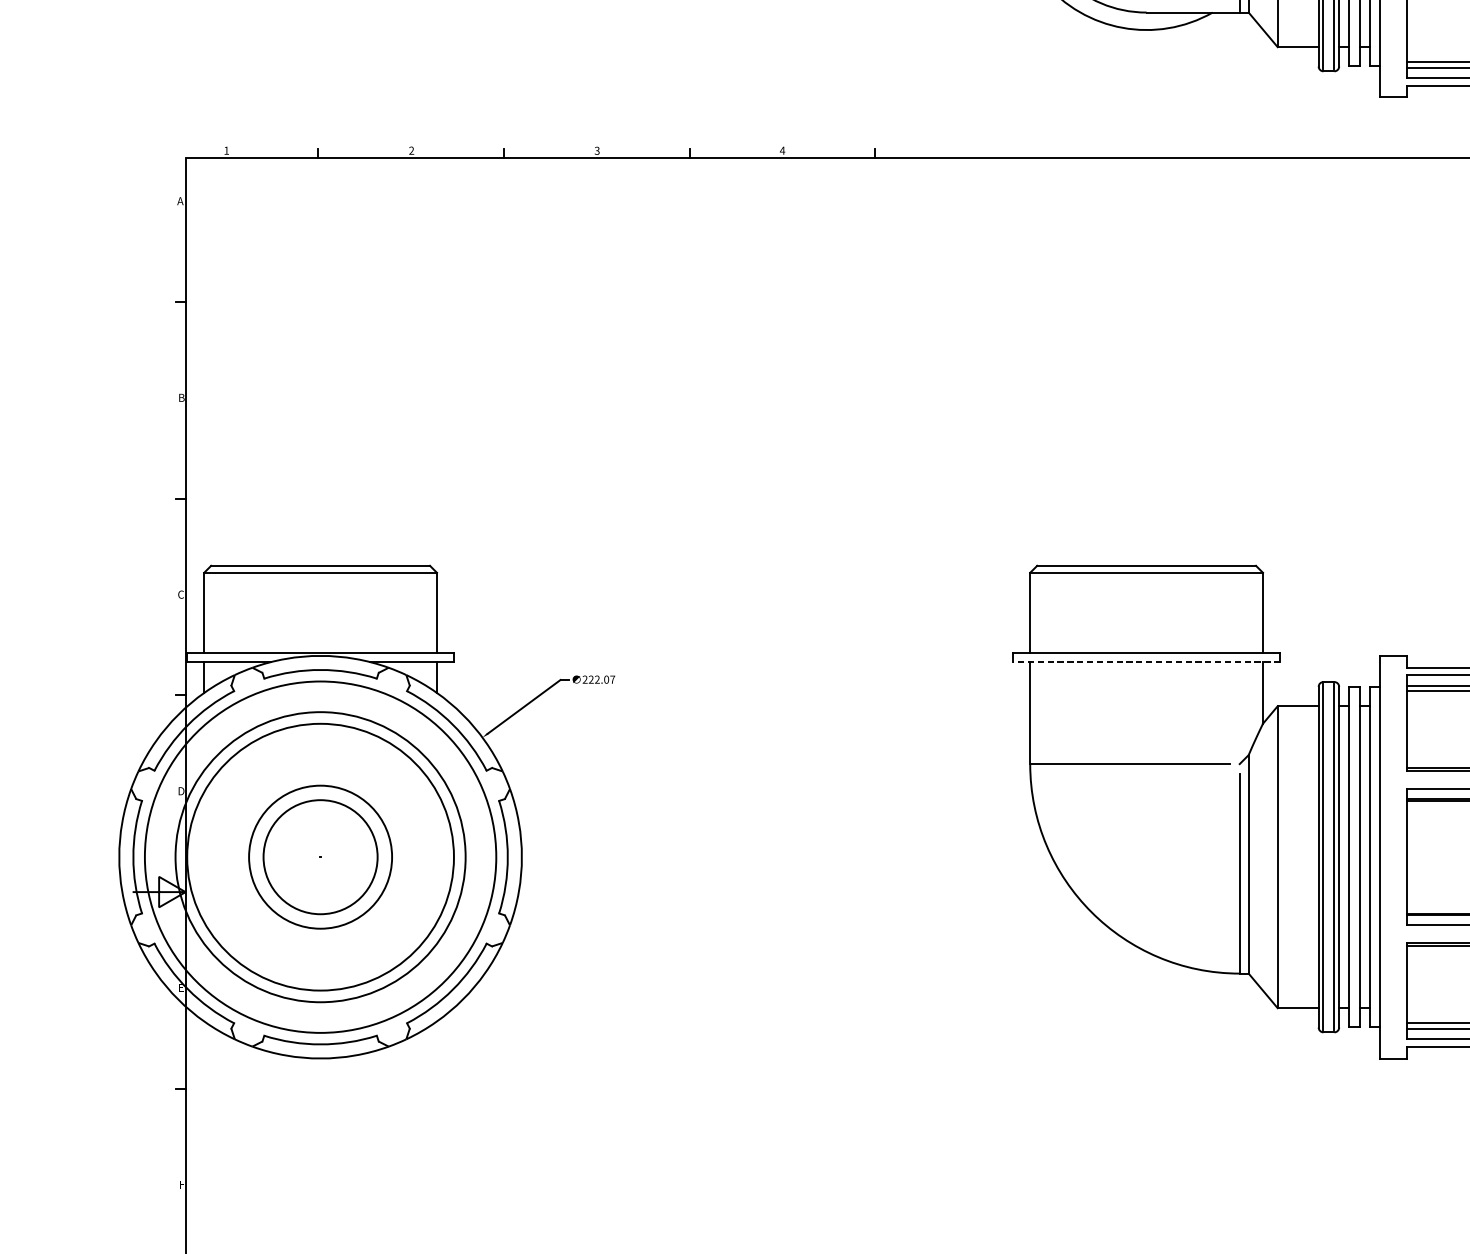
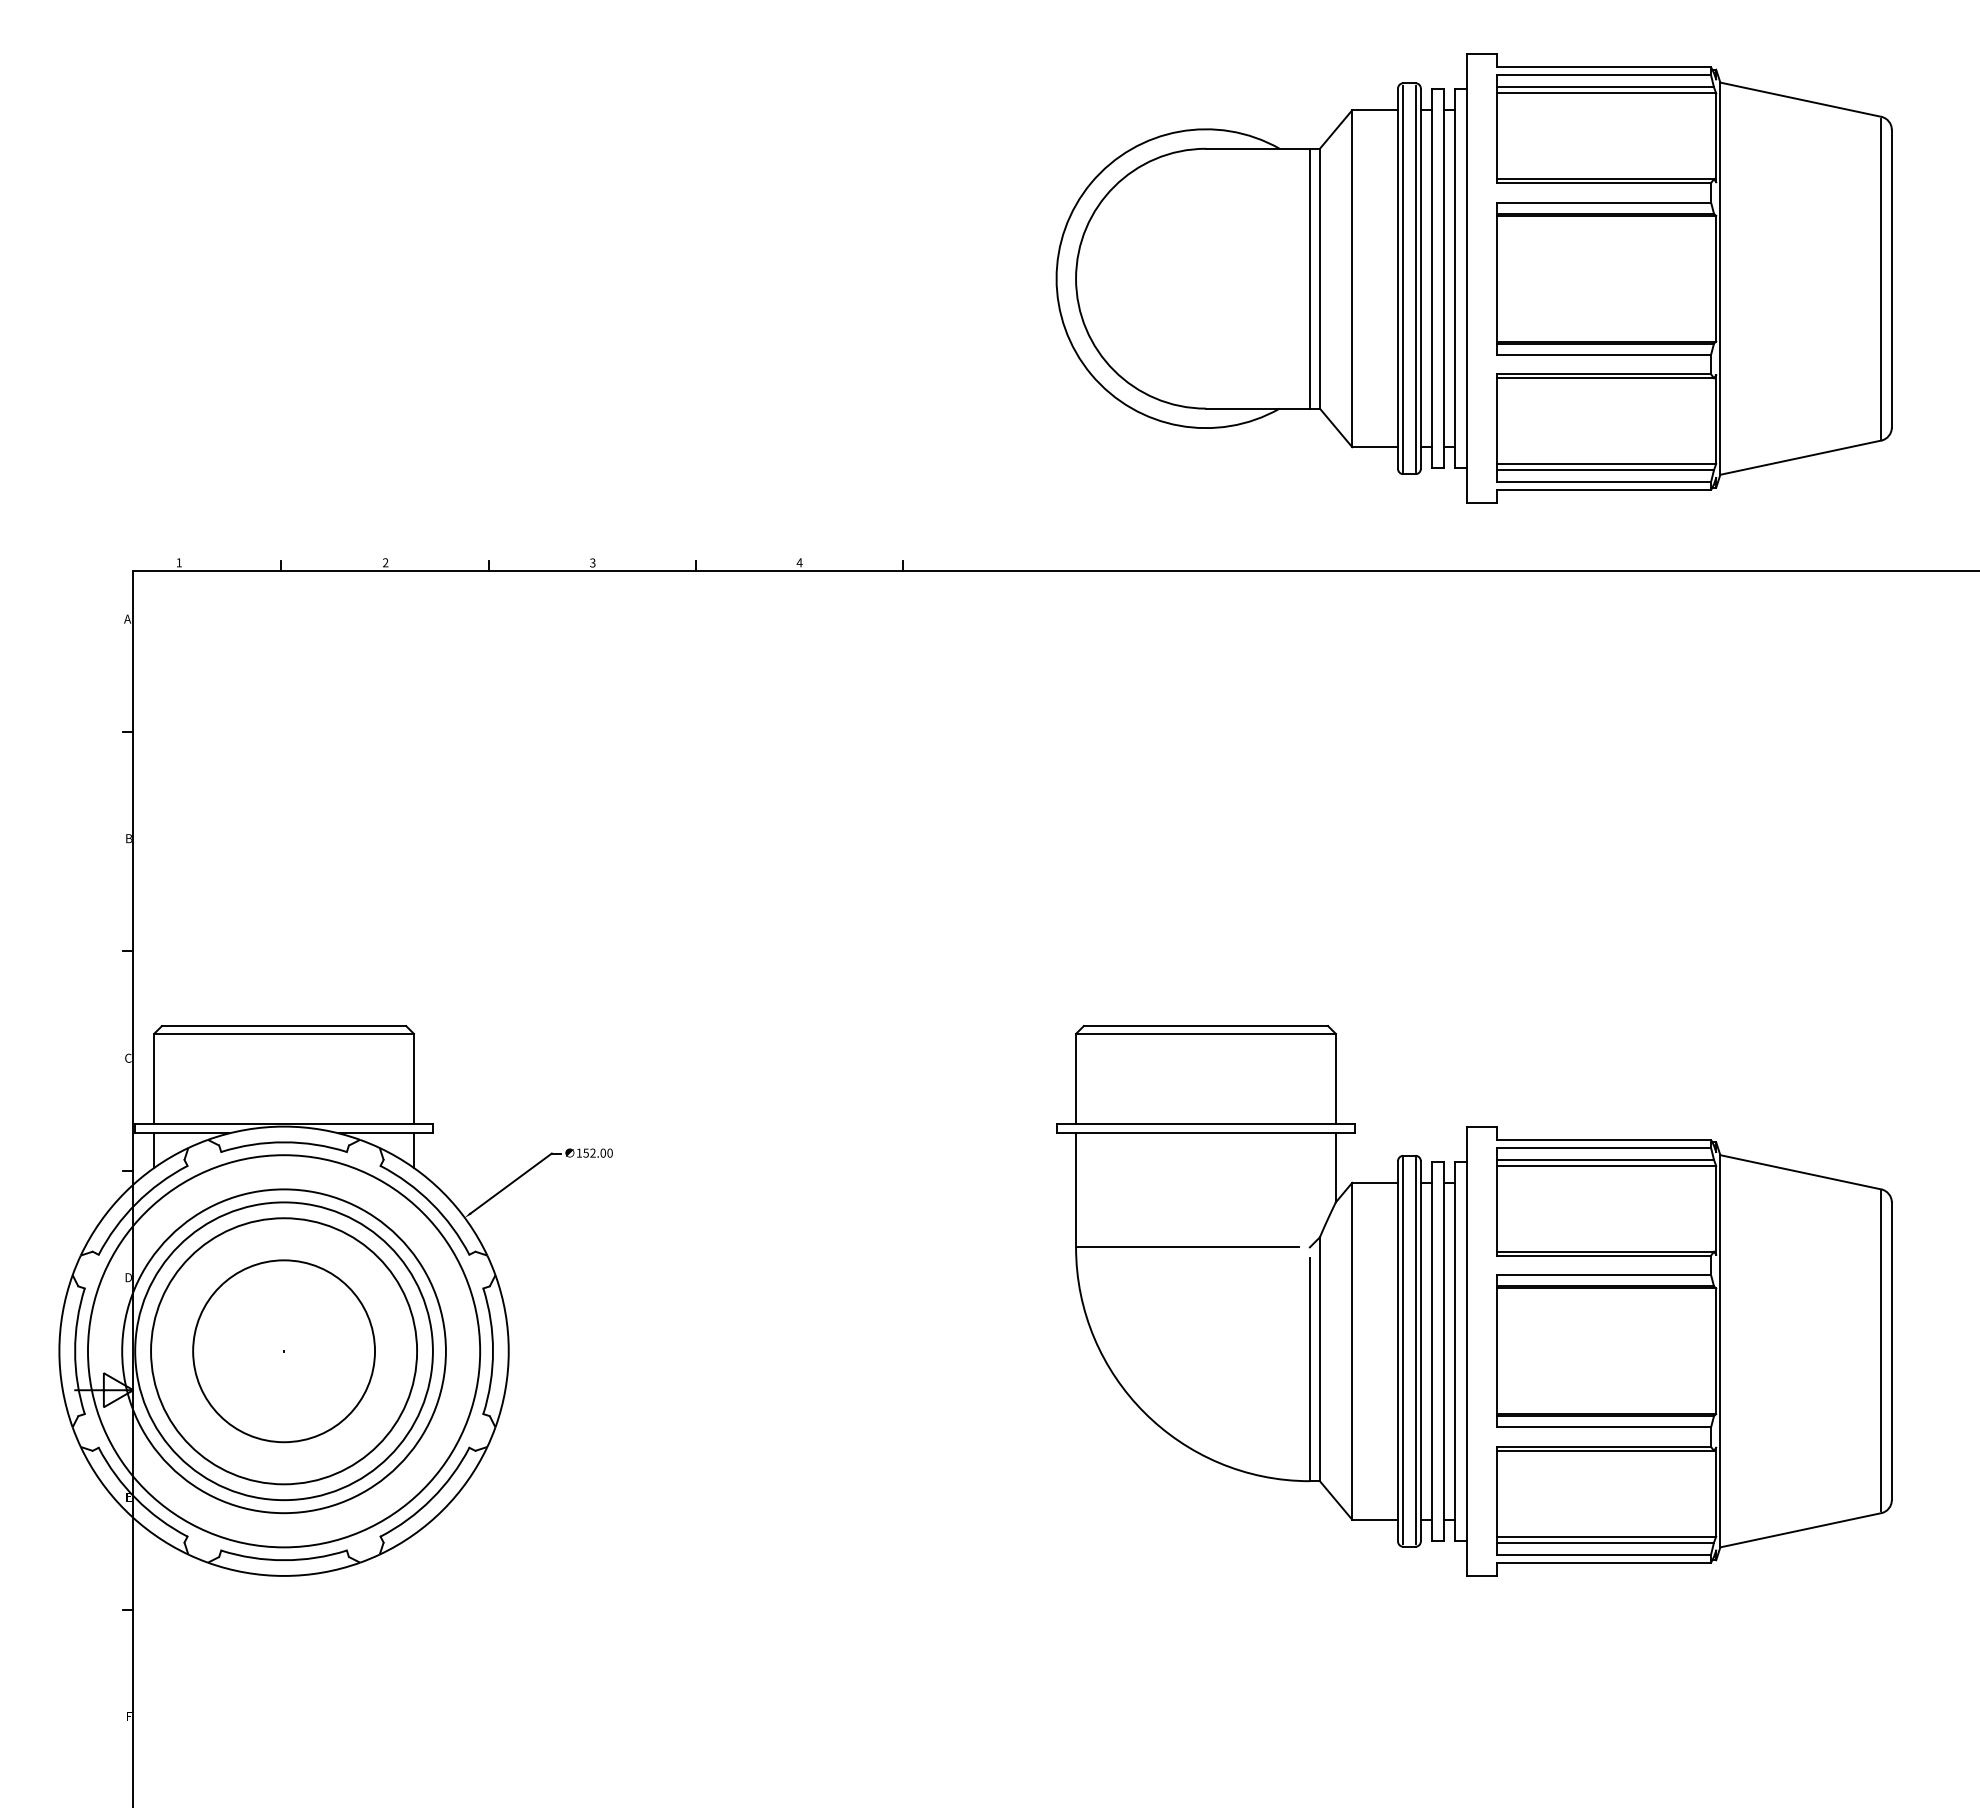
line: (1146, 662) -> (1205, 1133), dashed -> solid
text: (598, 679) -> (594, 1152), 222.07 -> 152.00
circle: (320, 857) -> (284, 1351), size x1.43
circle: (320, 857) -> (284, 1351), size x1.67

